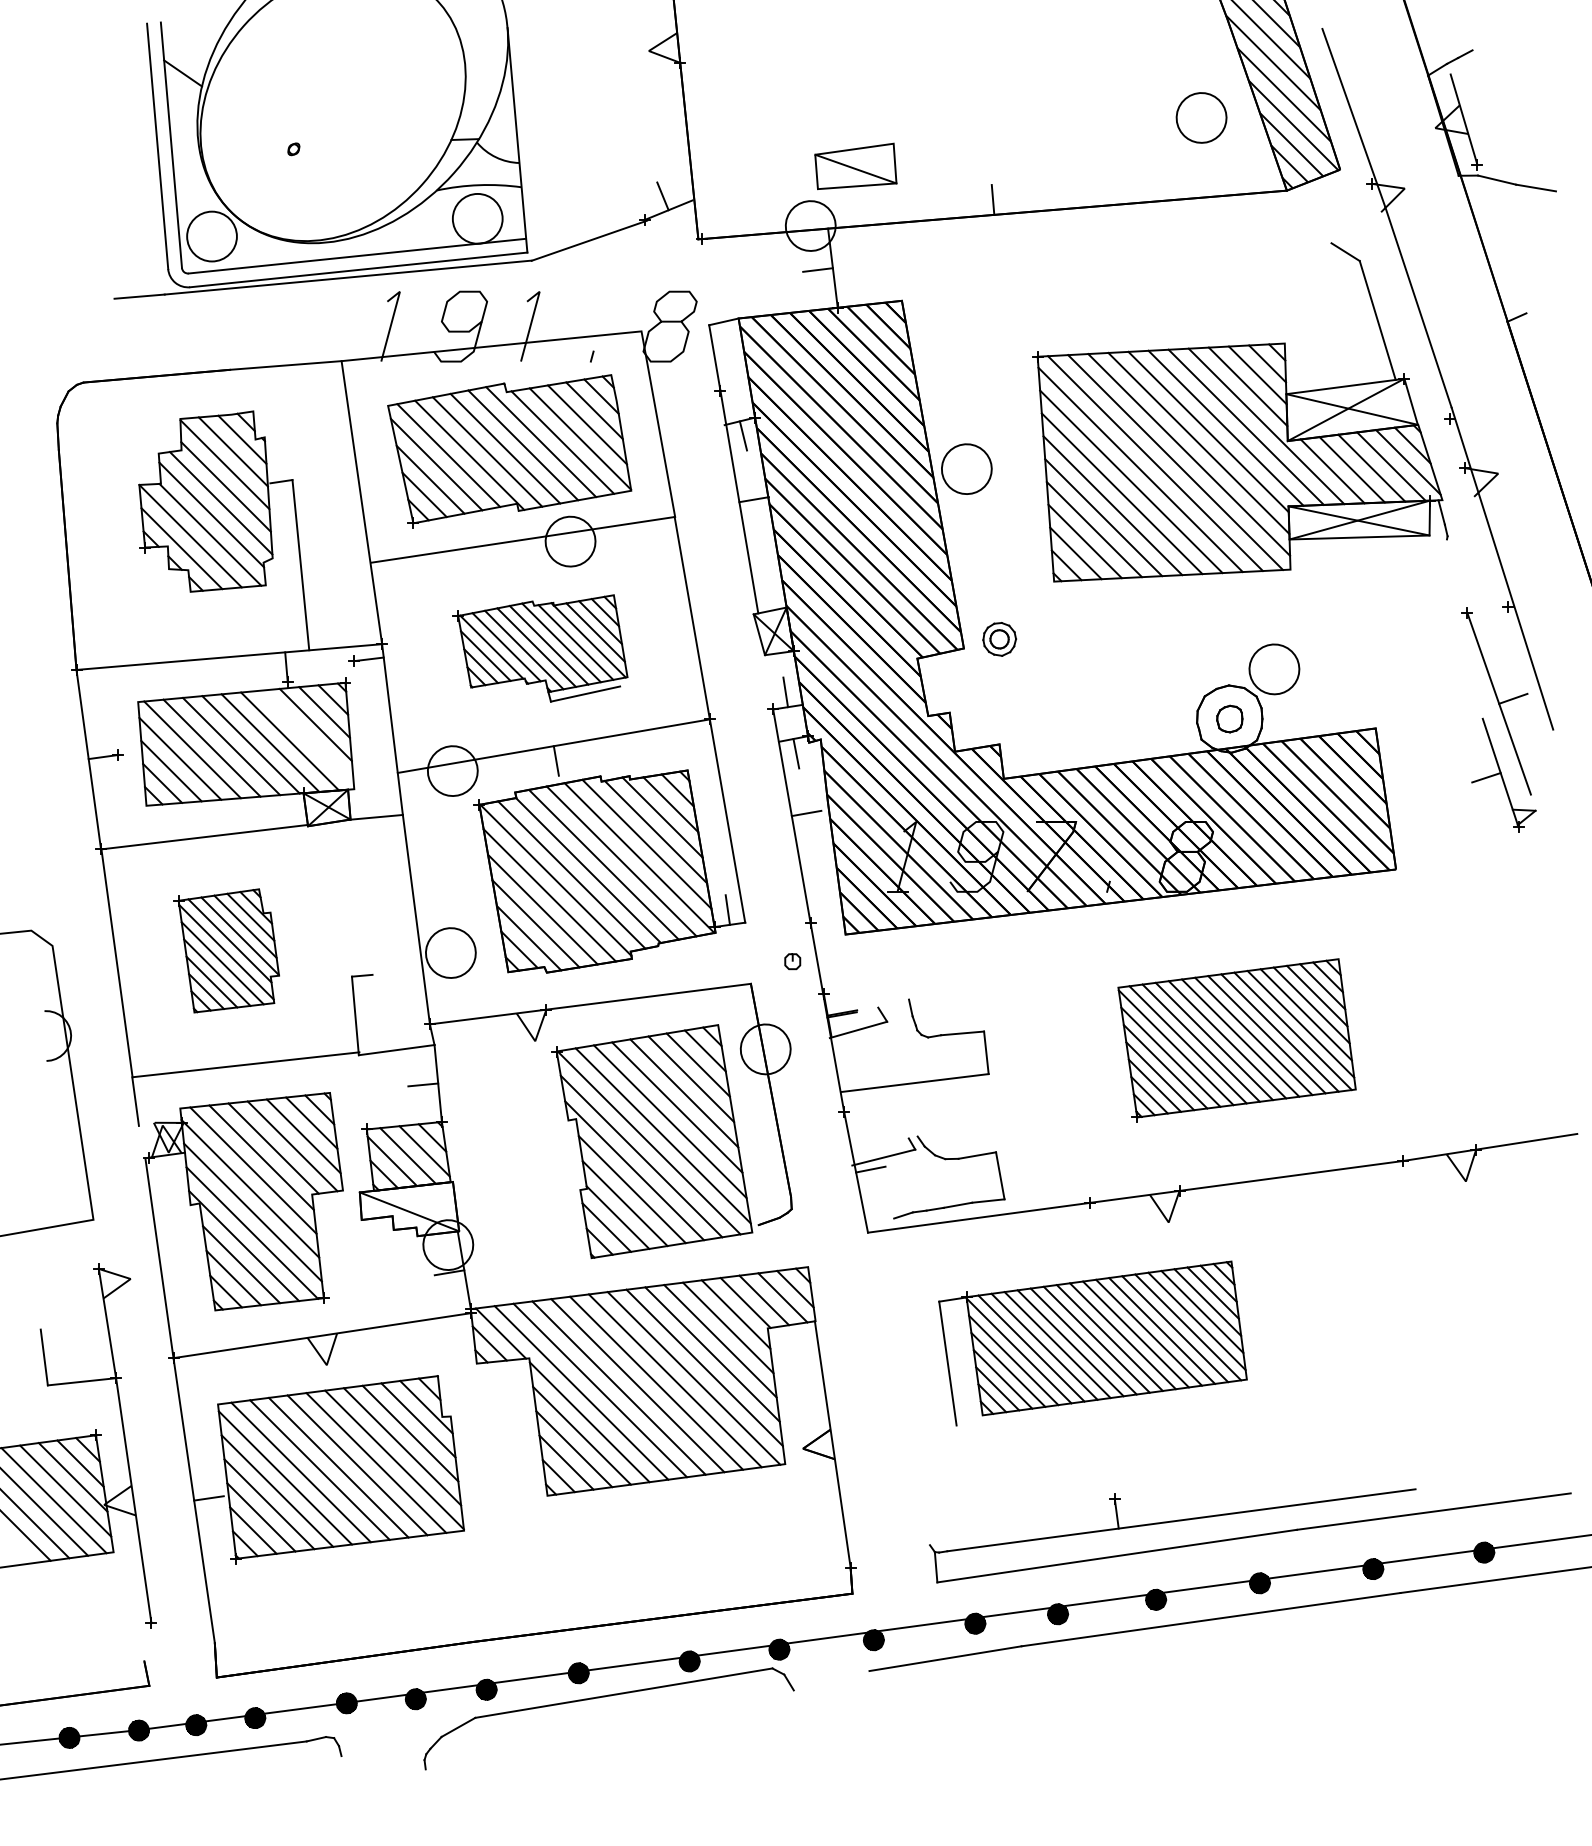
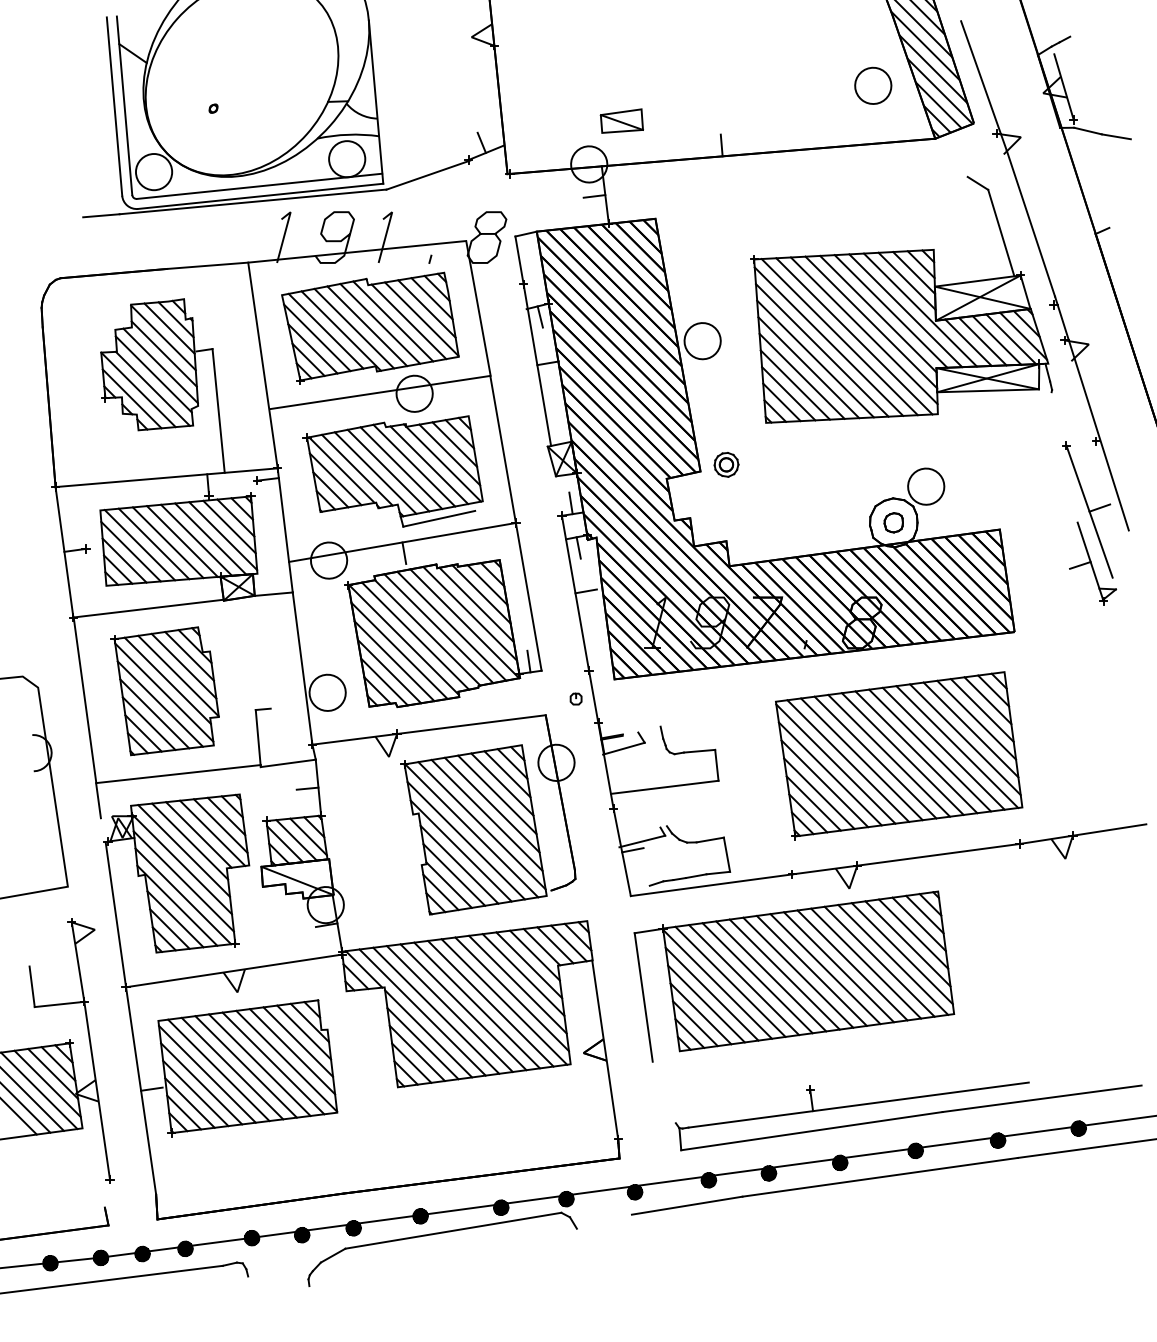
part: (855, 166) -> (621, 121), size x0.71
part: (541, 648) -> (393, 471), size x1.43
line: (306, 737) -> (222, 536), added
part: (227, 950) -> (165, 690), size x1.43
part: (1236, 1039) -> (898, 755), size x1.43
part: (1092, 1343) -> (793, 976), size x1.43

